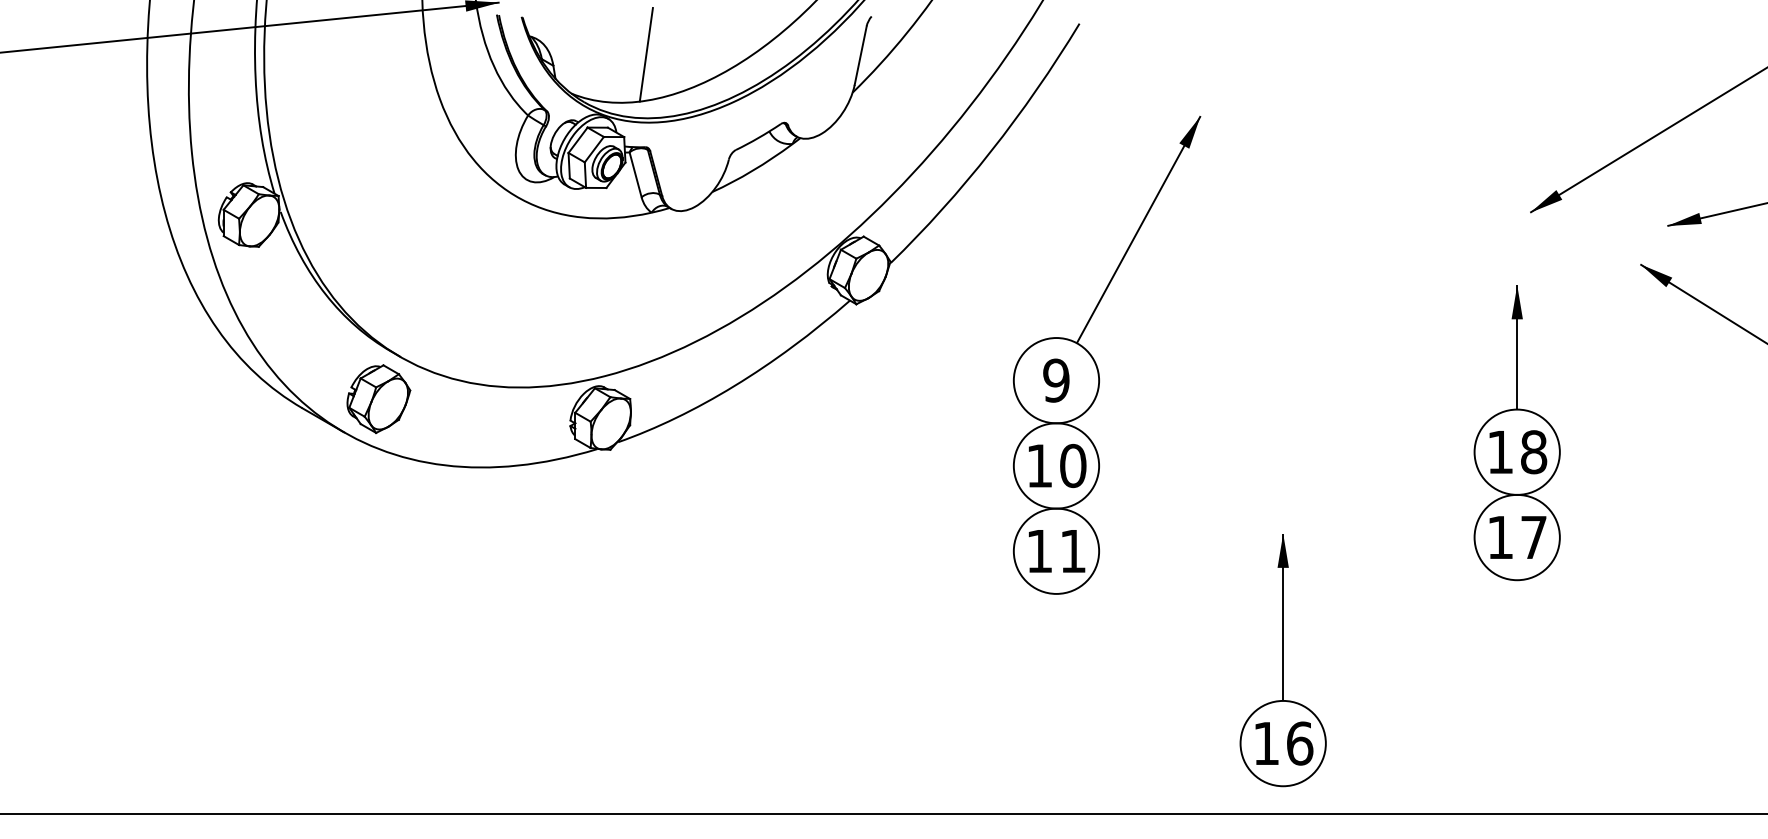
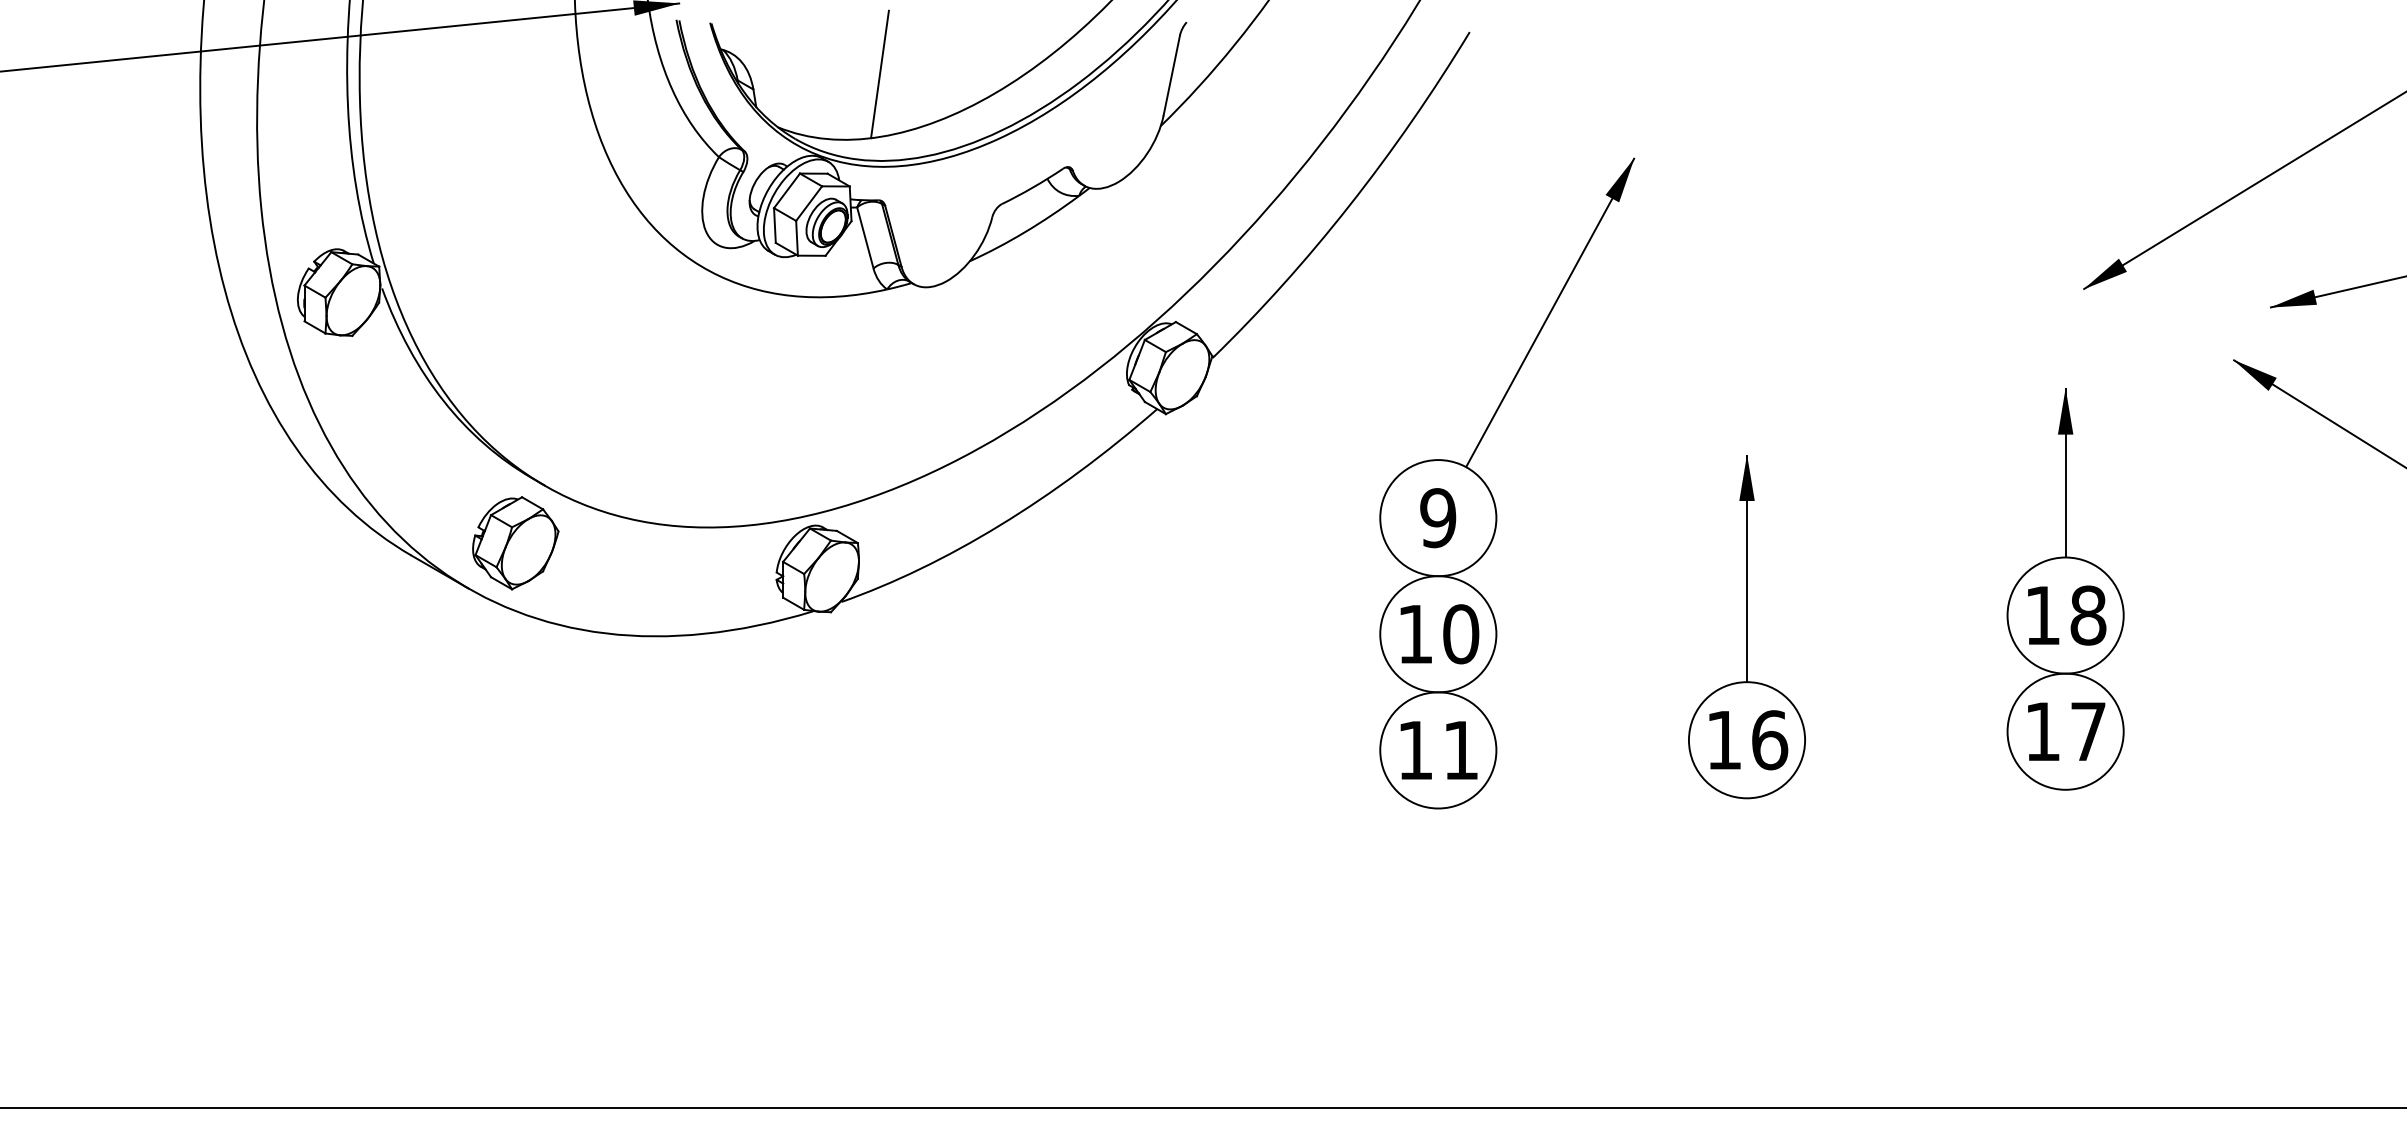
part: (1282, 660) -> (1746, 627), moved

